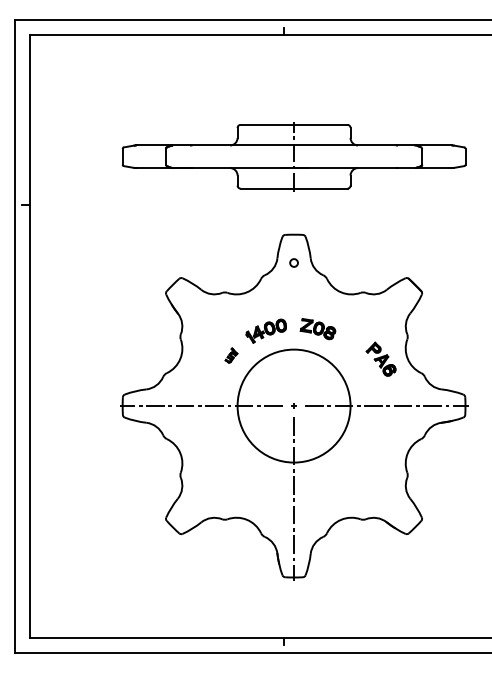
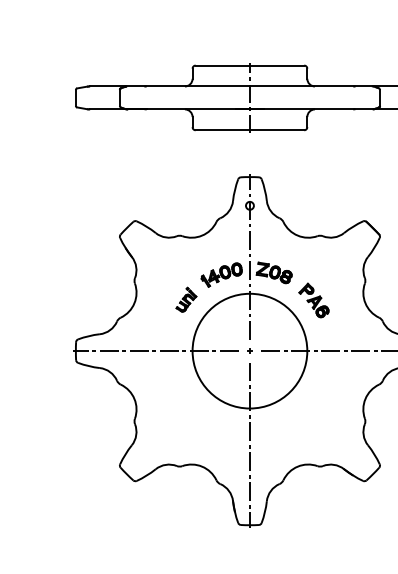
line: (294, 312) -> (250, 256), added
part: (231, 355) -> (186, 299), size x1.67
part: (380, 358) -> (313, 299), moved

